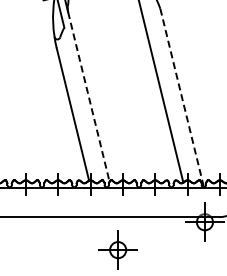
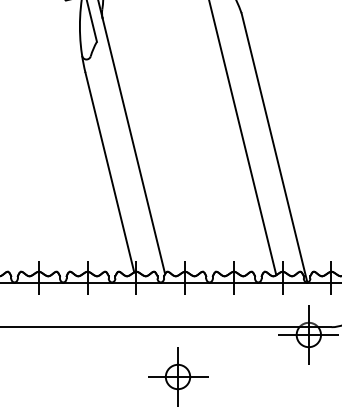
line: (88, 96) -> (133, 145), dashed -> solid
line: (182, 98) -> (274, 148), dashed -> solid

